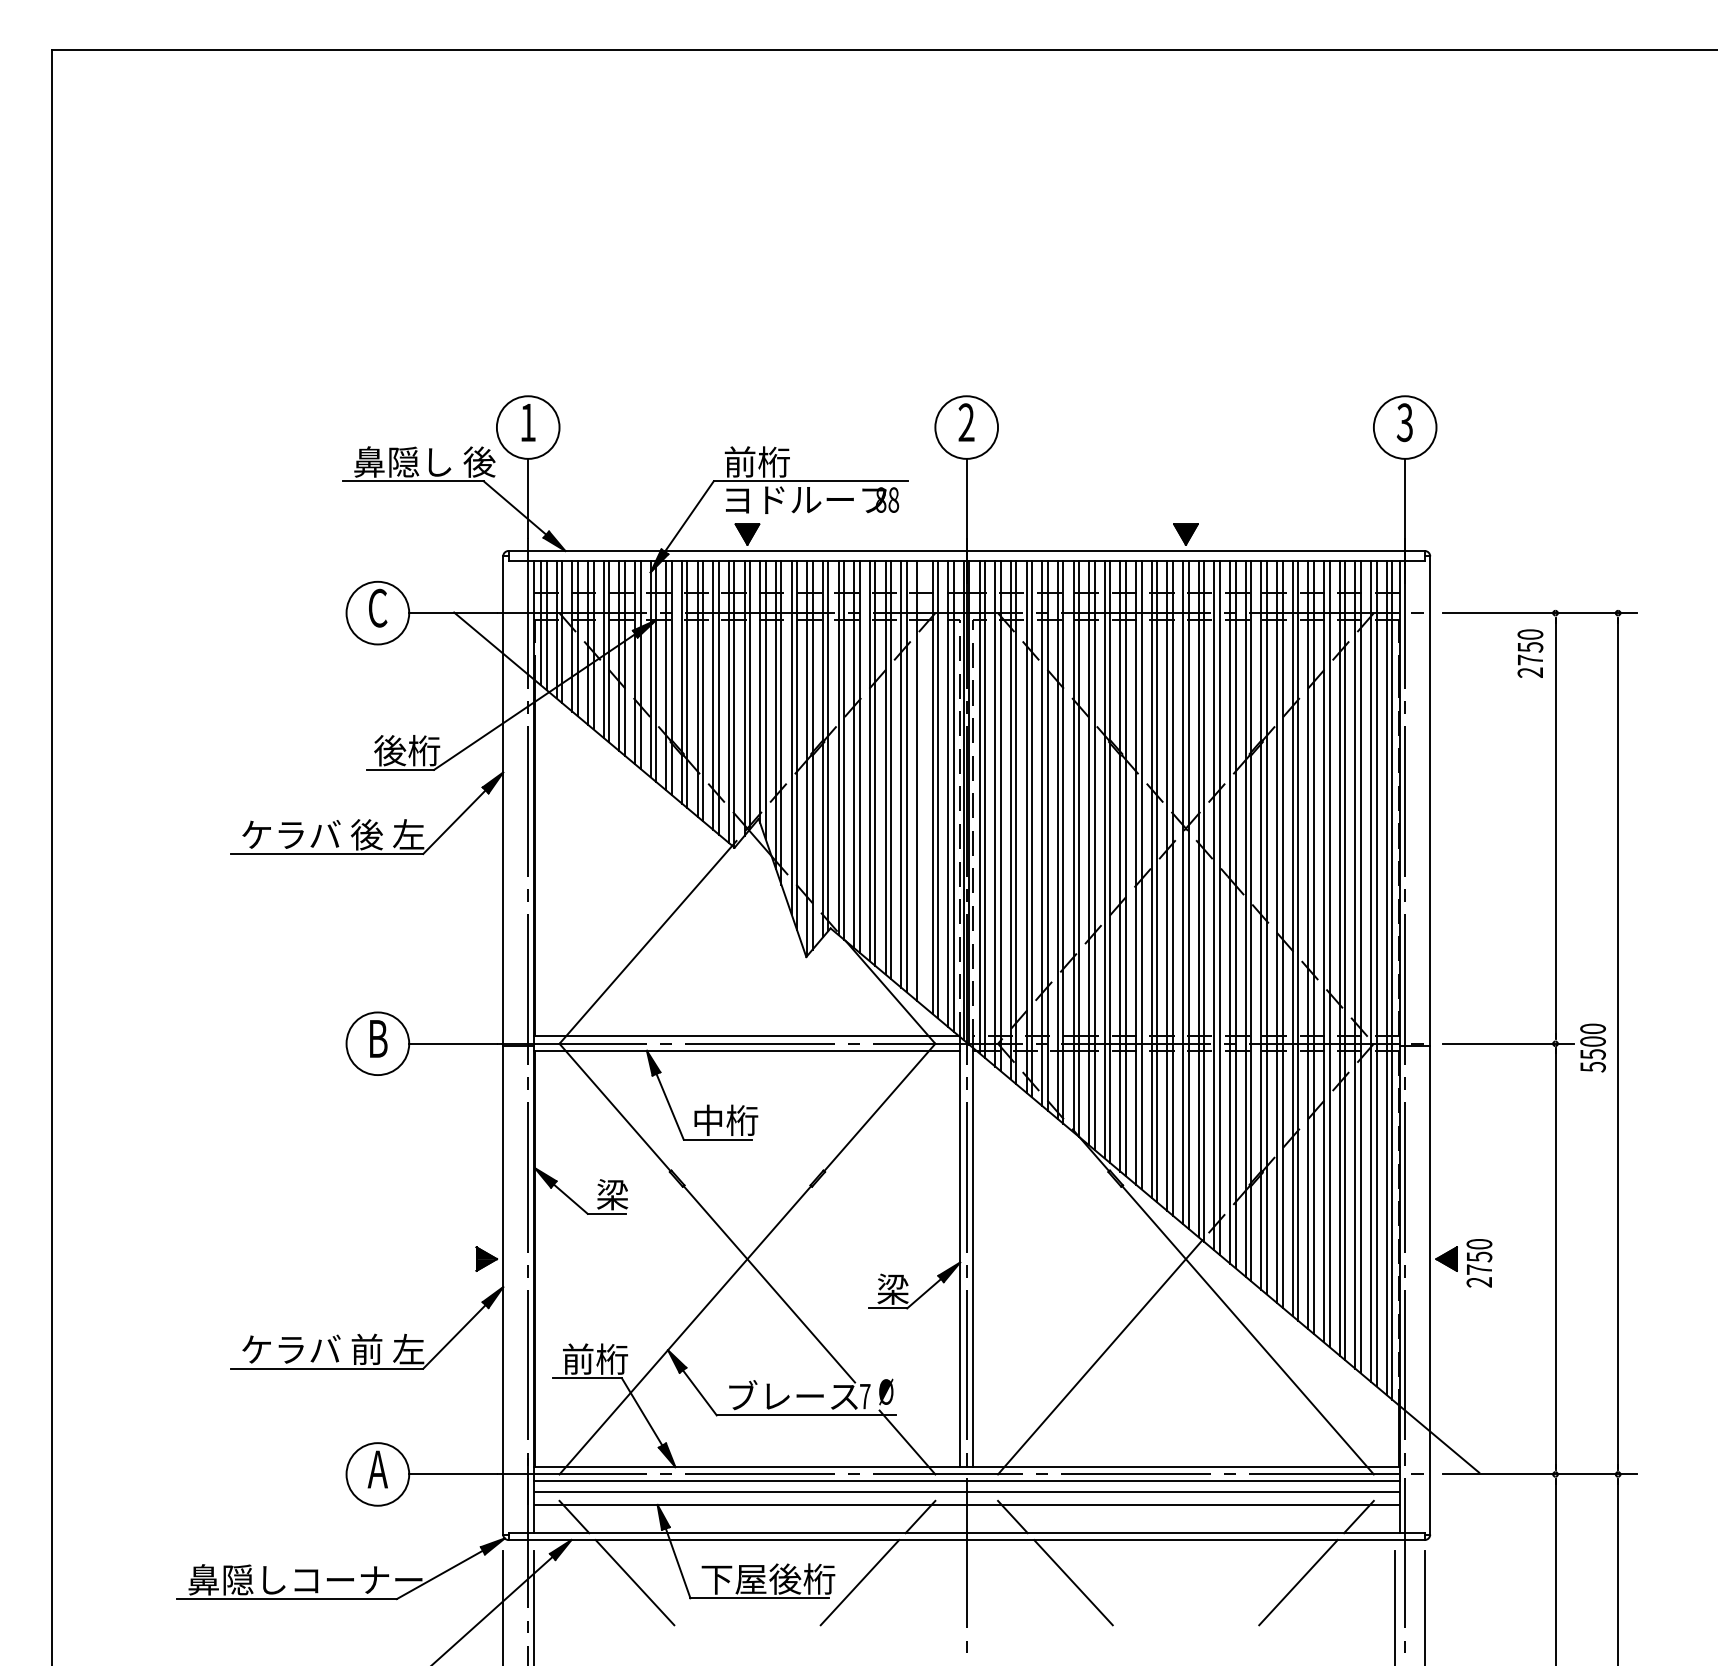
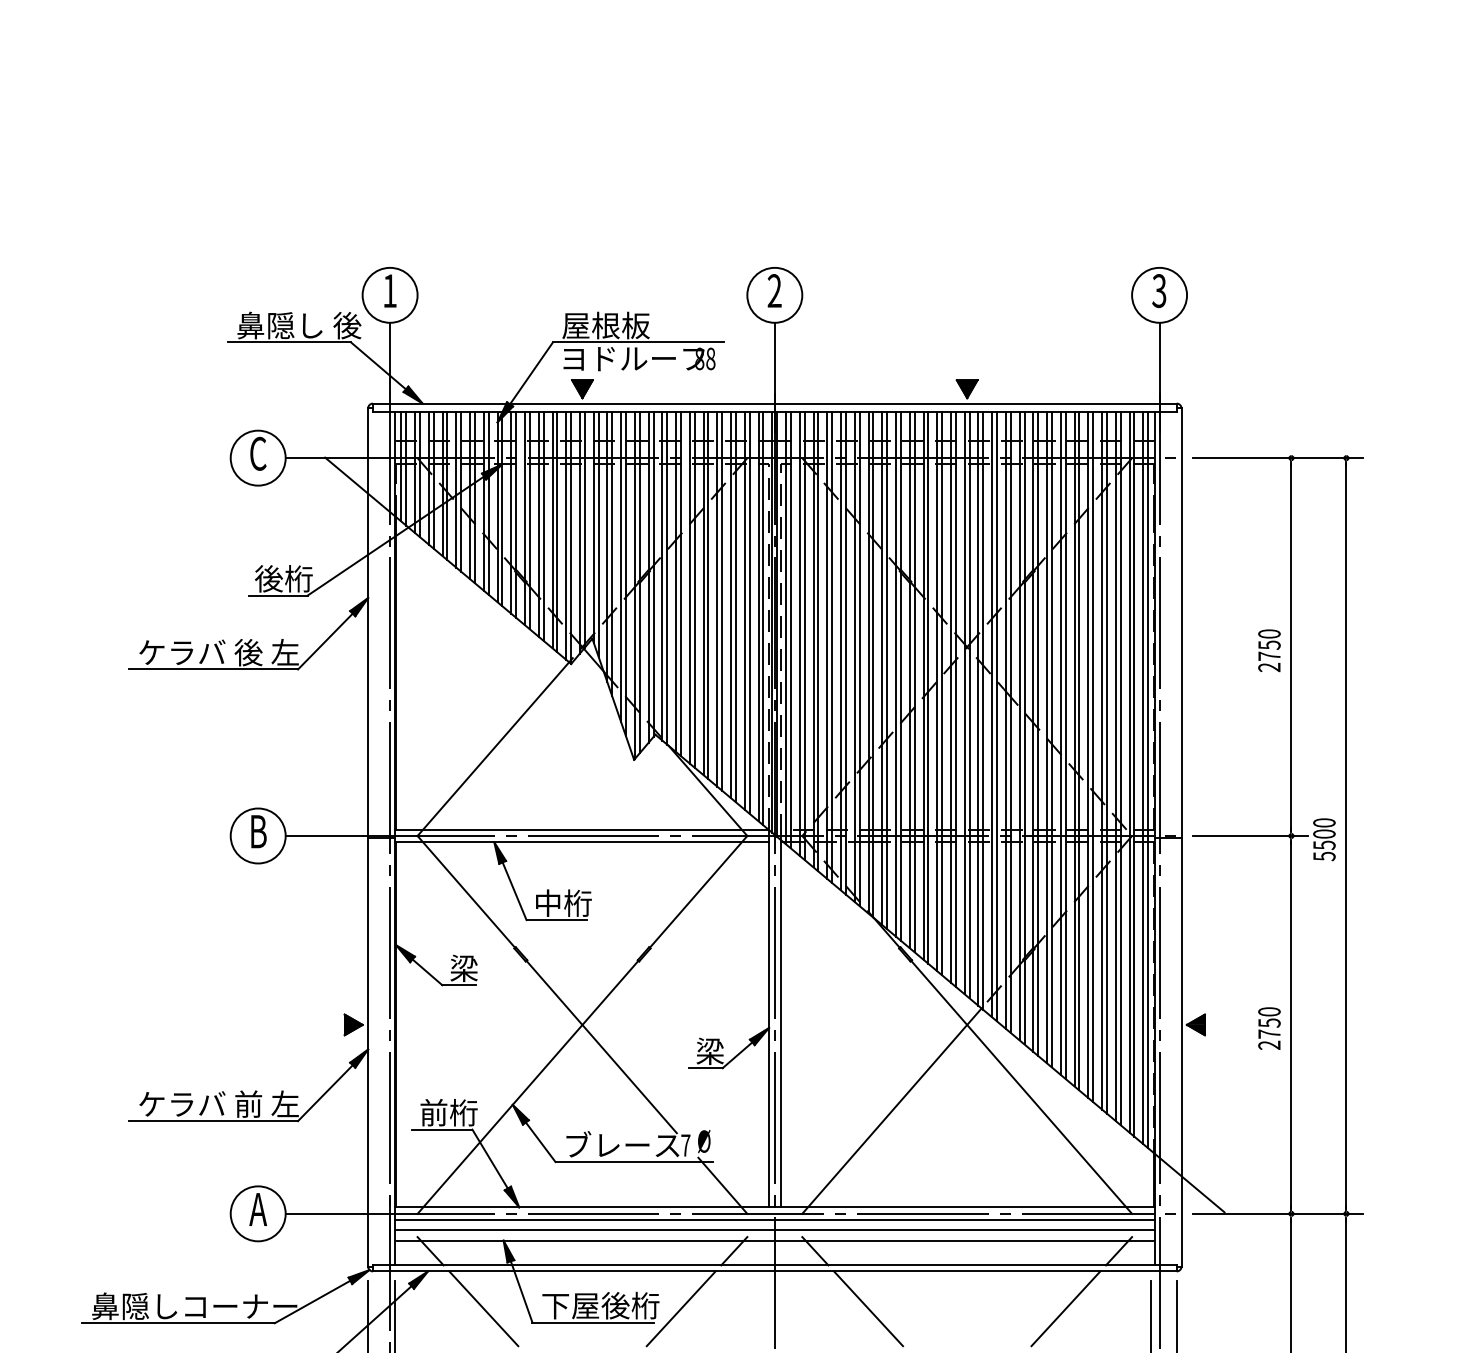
text: (774, 461) -> (606, 325), 前桁 -> 屋根板
text: (1530, 653) -> (1269, 650), moved
line: (922, 783) -> (736, 607), added
text: (1479, 1263) -> (1269, 1028), moved

